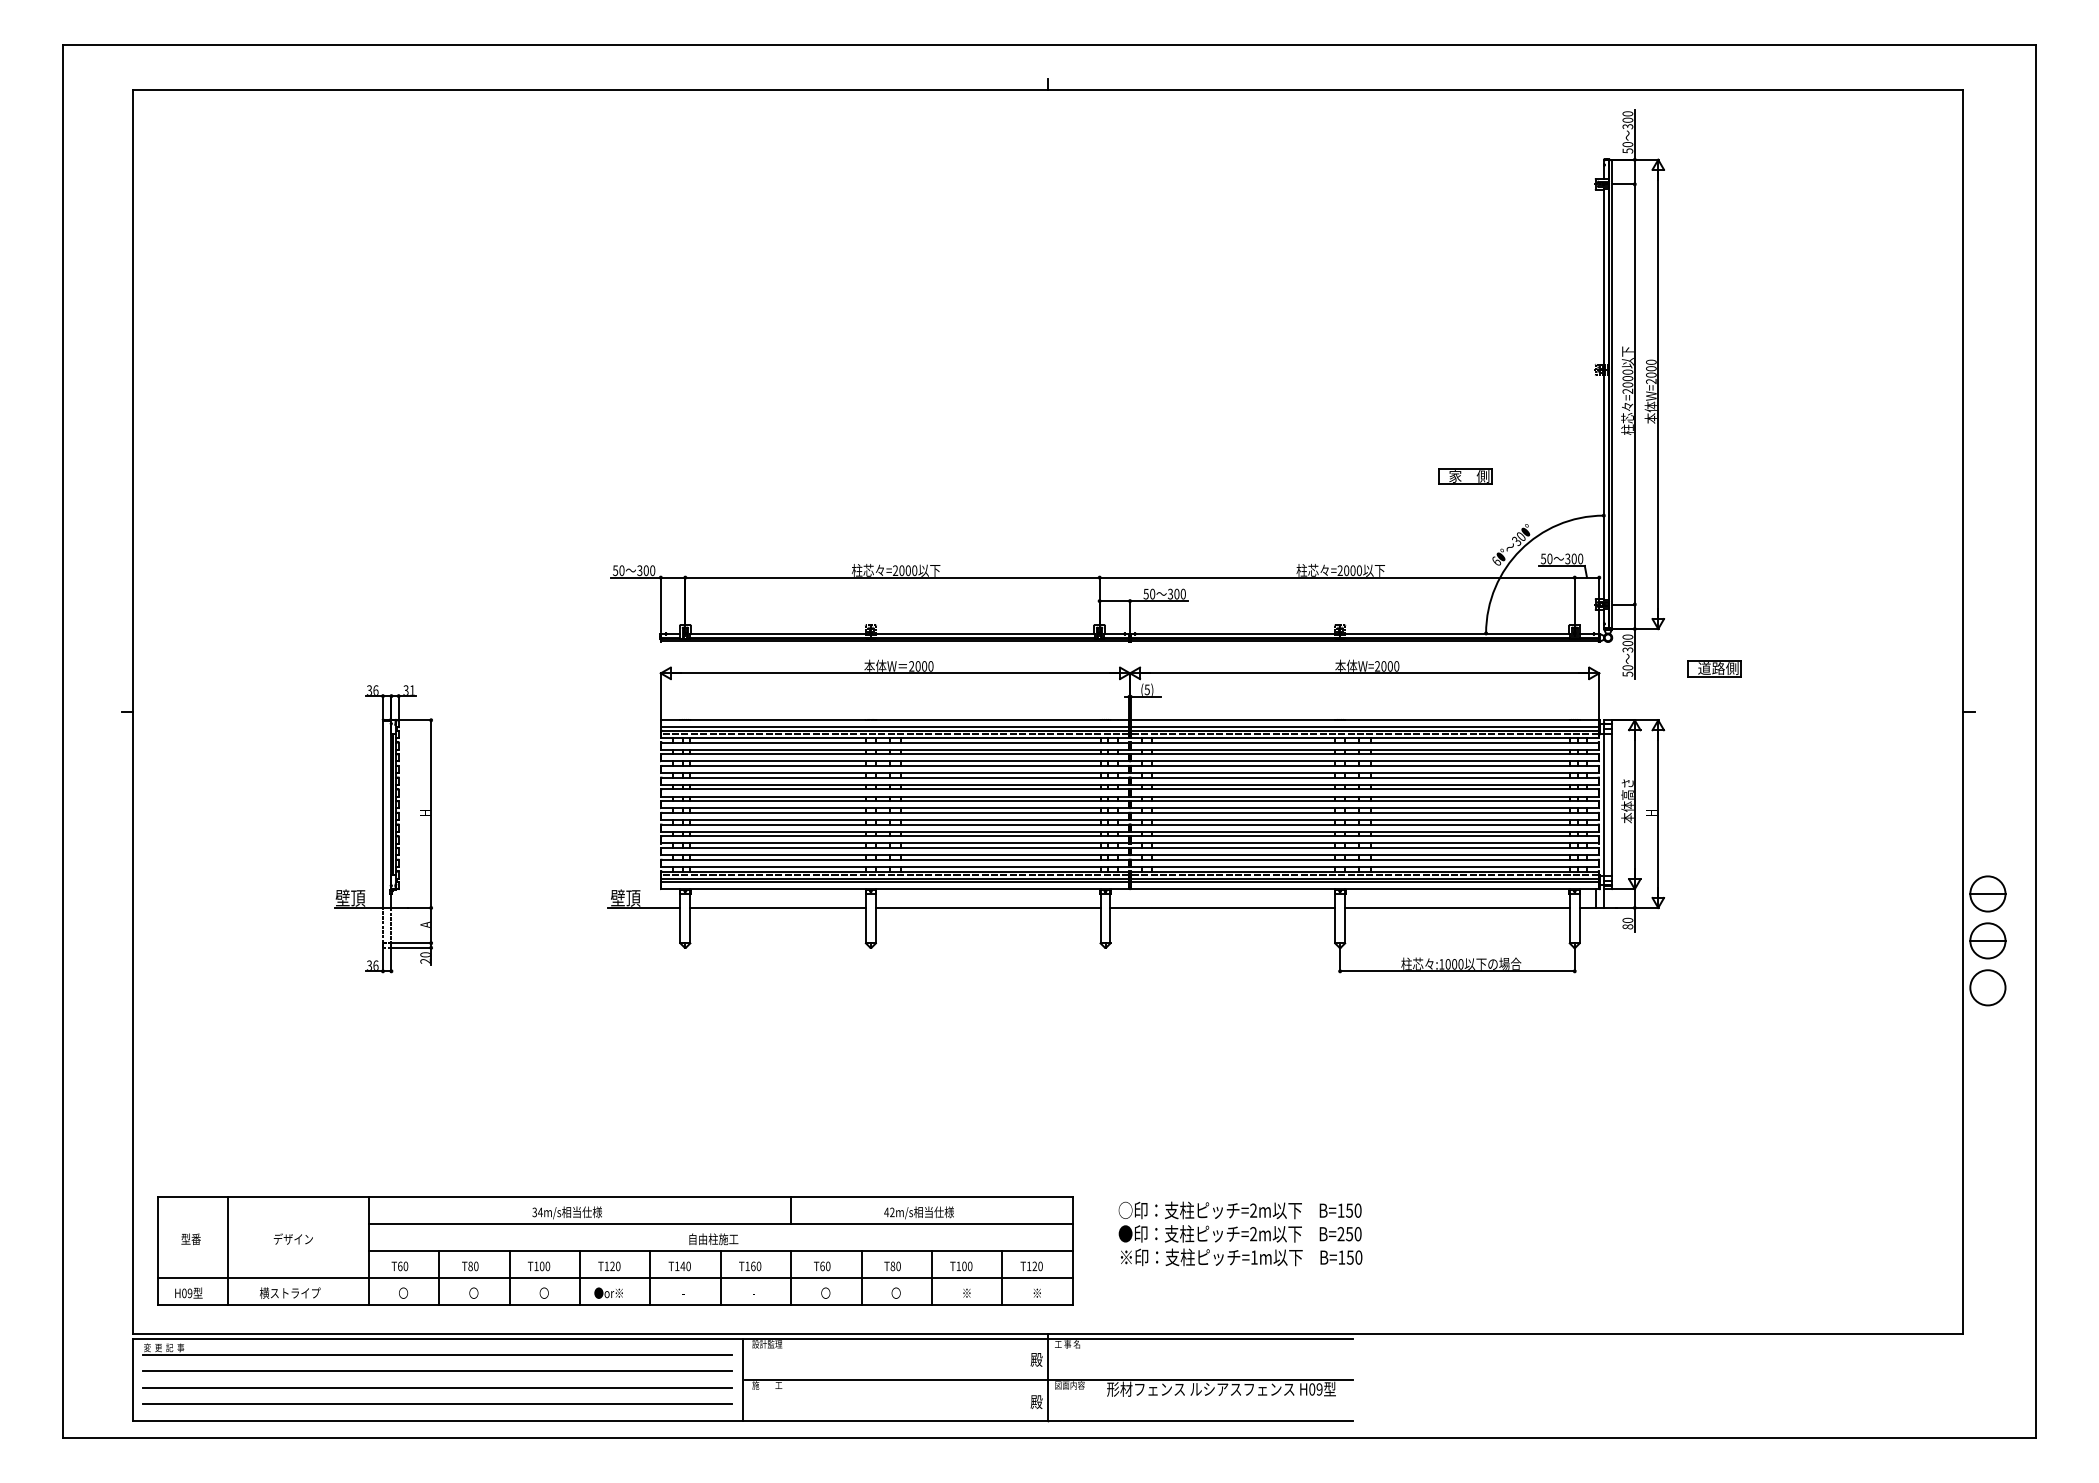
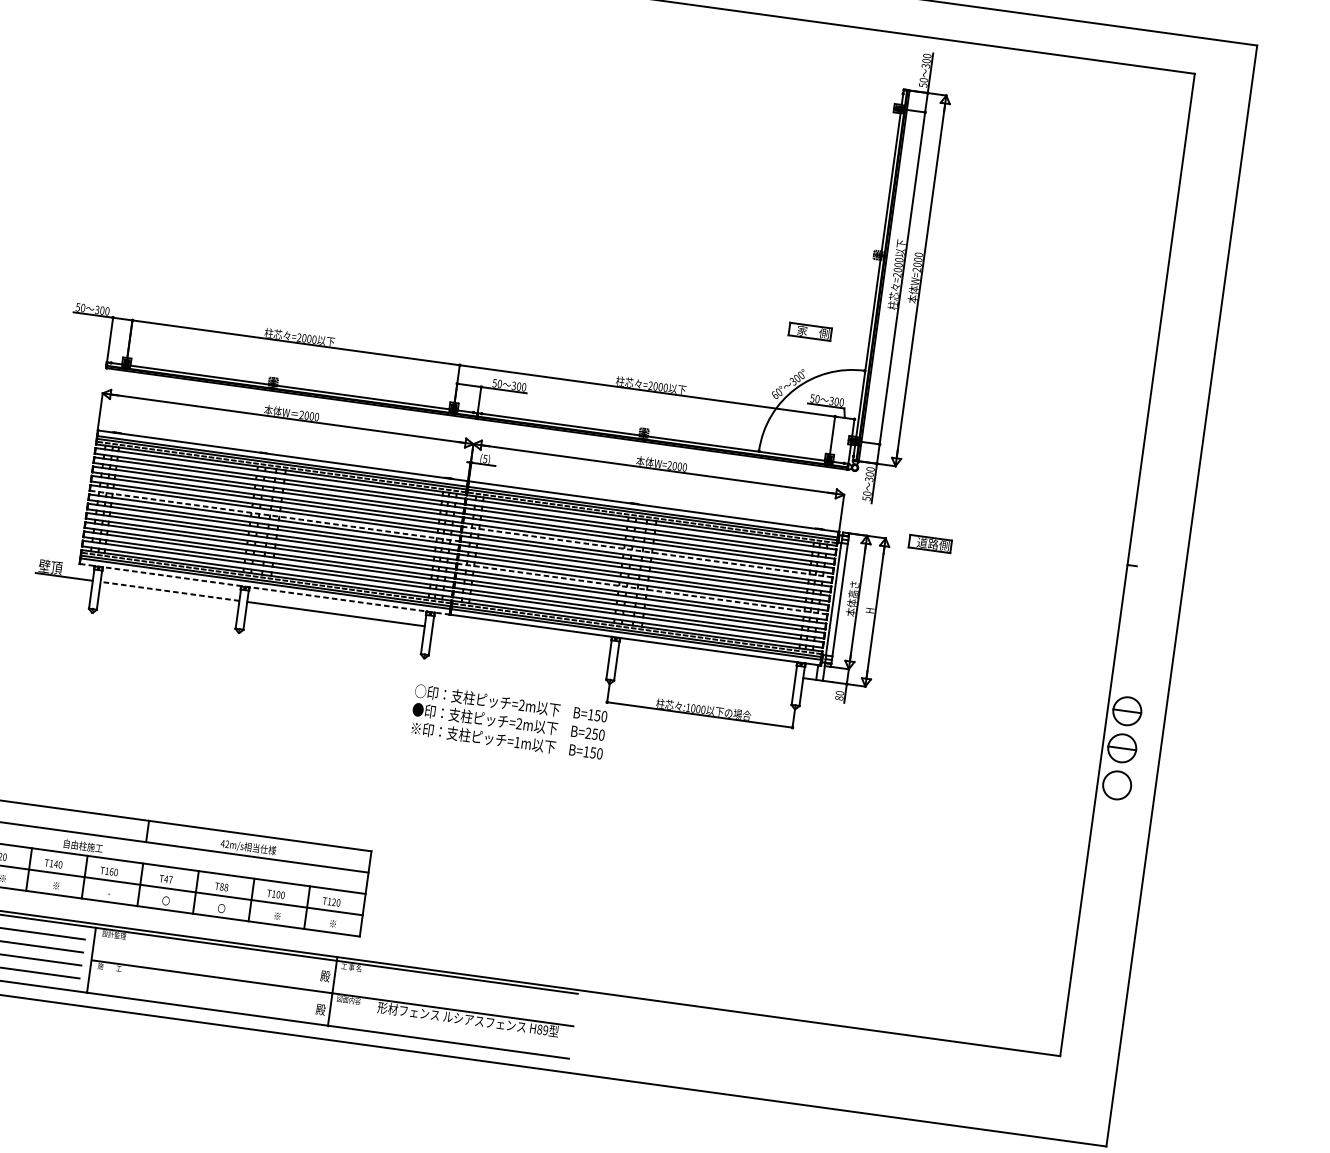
part: (1465, 476) -> (810, 331), moved
part: (1714, 668) -> (930, 543), moved
line: (1364, 777) -> (647, 551), solid -> dashed
line: (895, 796) -> (274, 516), solid -> dashed
line: (1364, 824) -> (642, 588), solid -> dashed
line: (895, 889) -> (264, 589), solid -> dashed
line: (778, 907) -> (170, 591), solid -> dashed
line: (1222, 907) -> (521, 639), removed
line: (1457, 907) -> (706, 664), removed
text: (1240, 1233) -> (508, 721), moved
text: (825, 1266) -> (168, 879), T60 -> T47
text: (898, 1266) -> (226, 887), T80 -> T88
text: (686, 1292) -> (56, 885), - -> ※
text: (1312, 1389) -> (540, 1029), H09 -> H89

